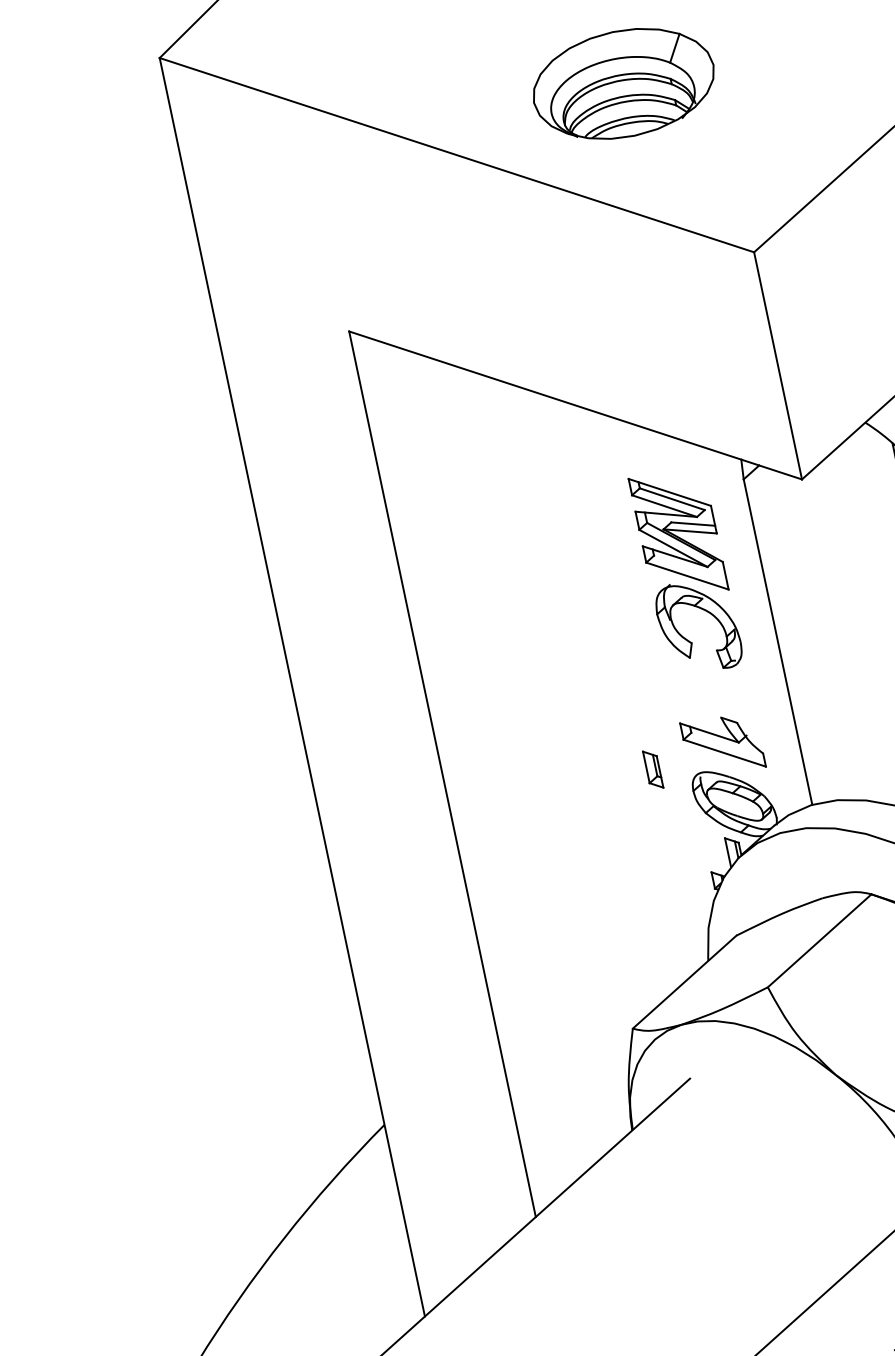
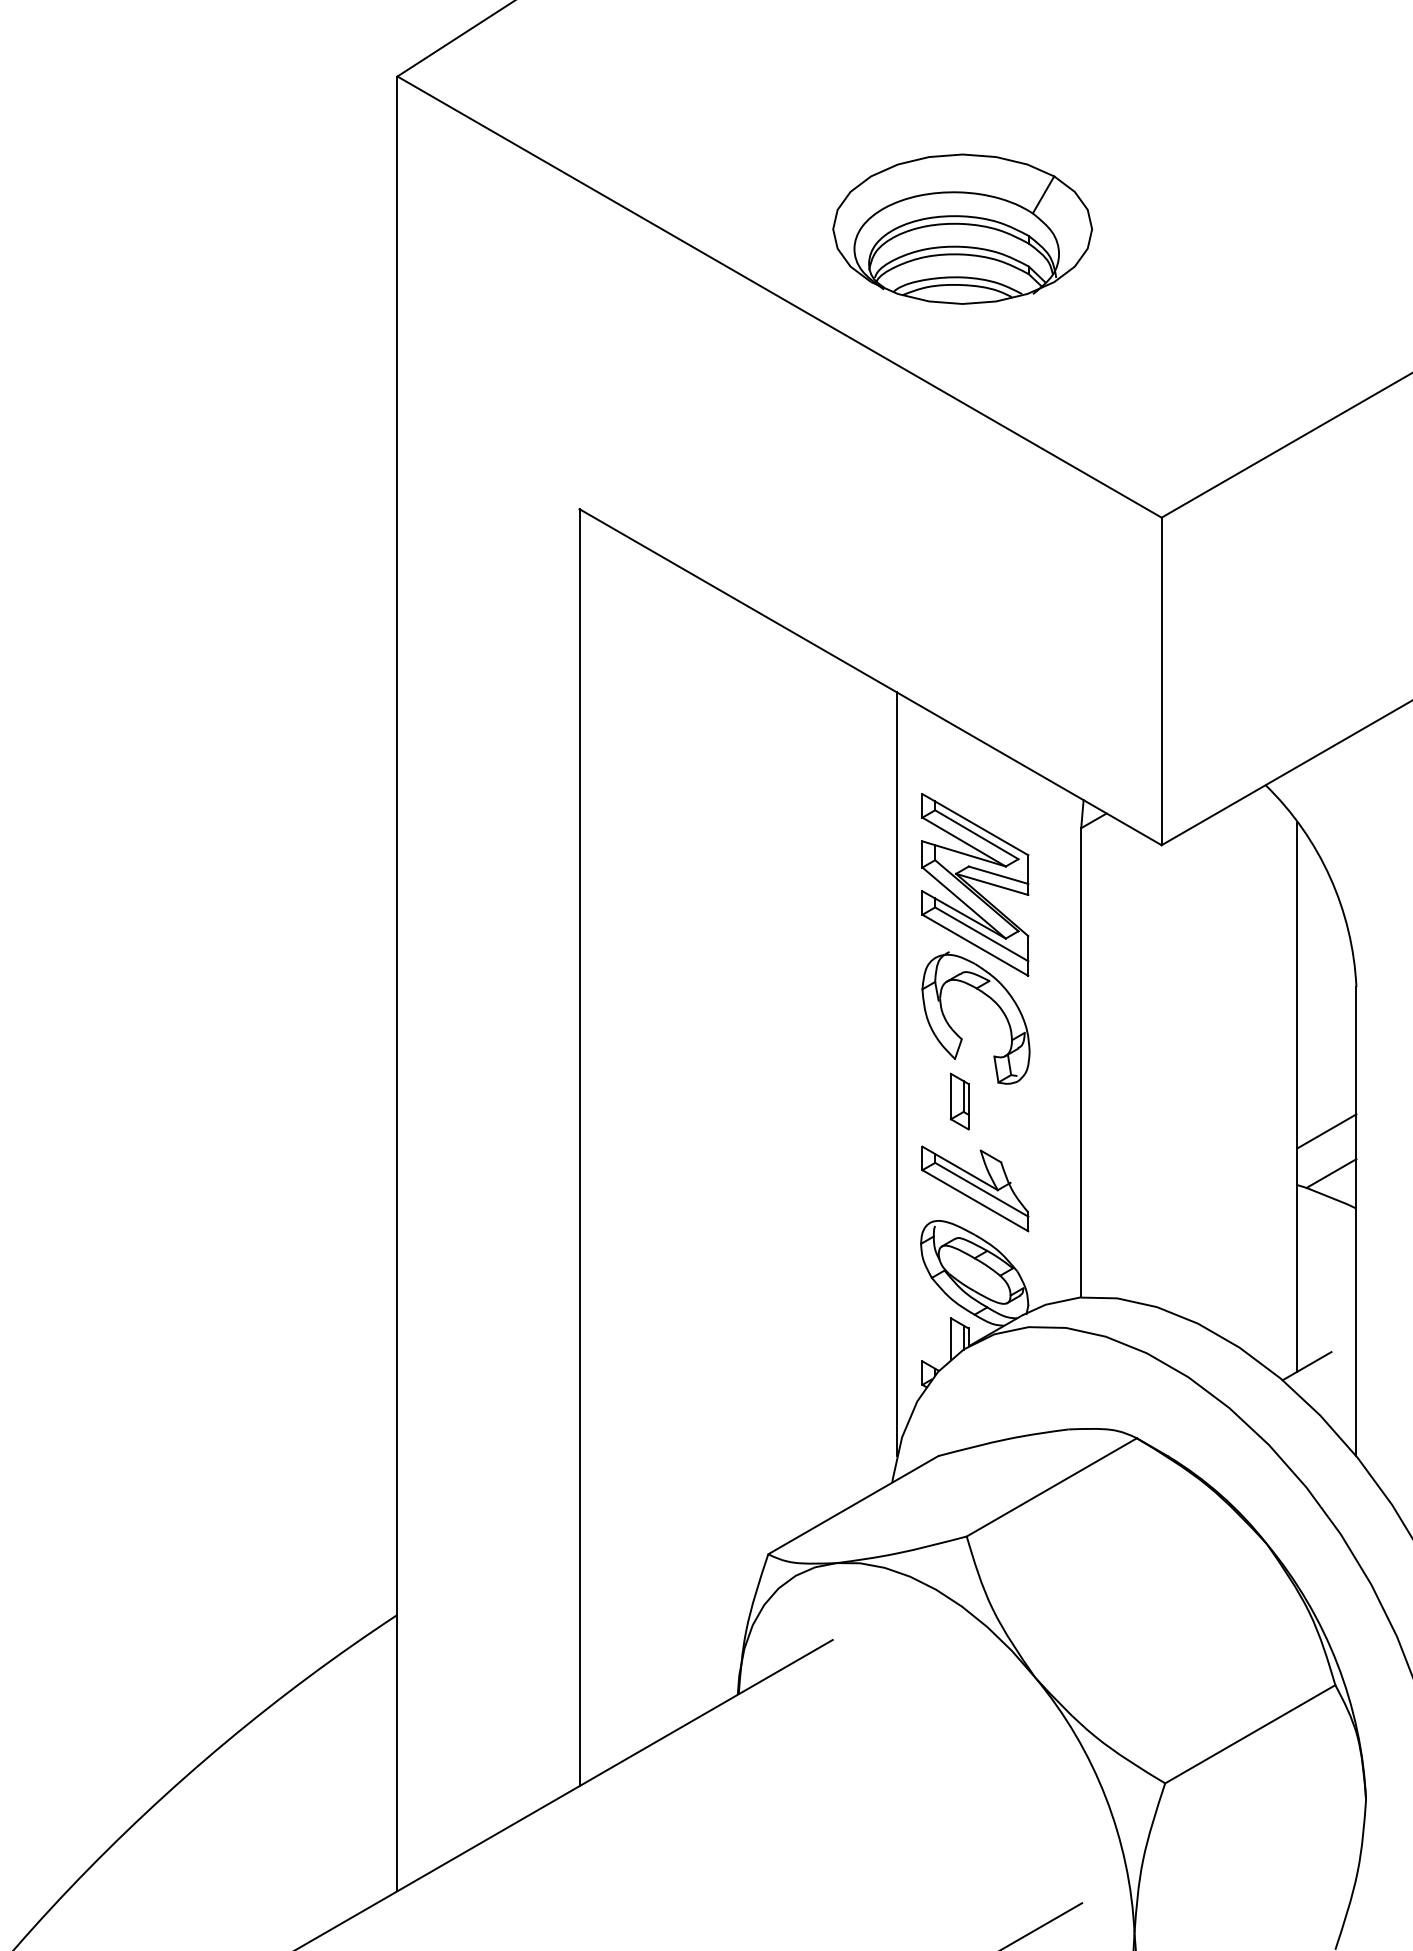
part: (623, 83) -> (962, 228), moved
line: (690, 567) -> (981, 934), added
line: (652, 676) -> (897, 1073), added
line: (727, 744) -> (981, 1189), added
part: (652, 769) -> (959, 1101), moved

